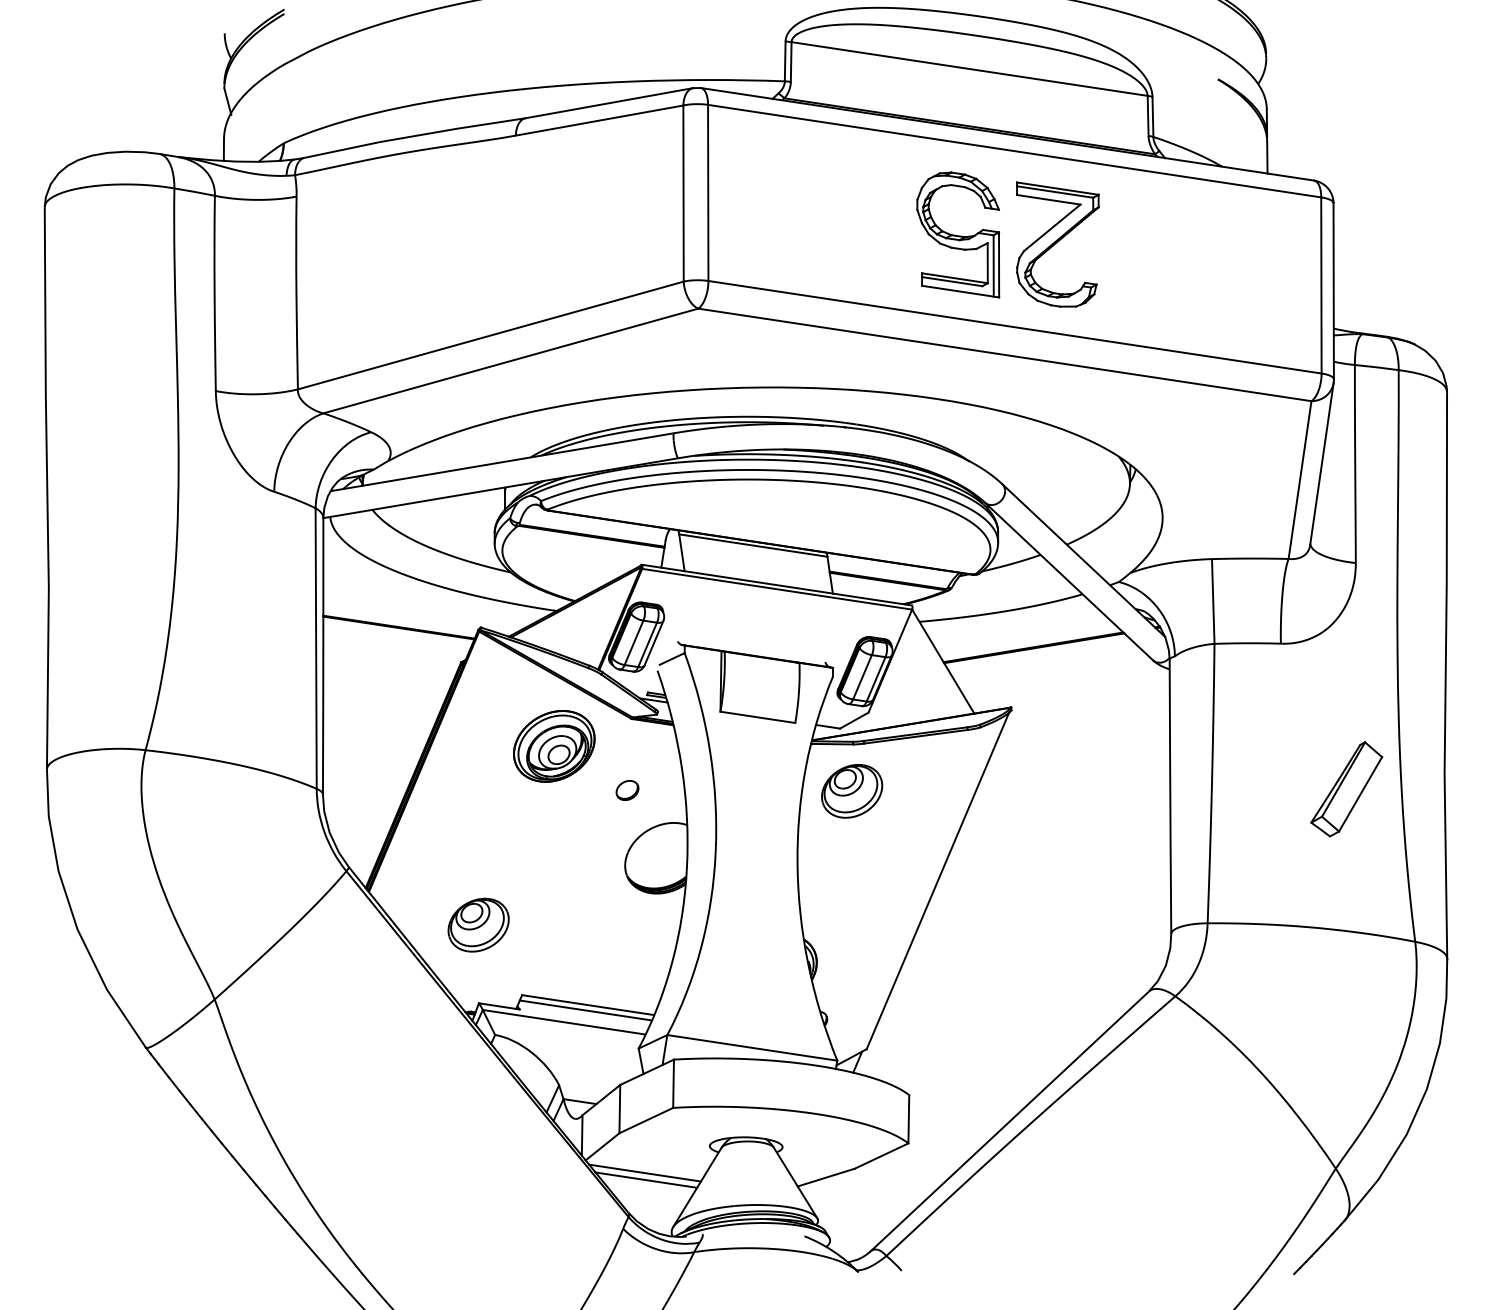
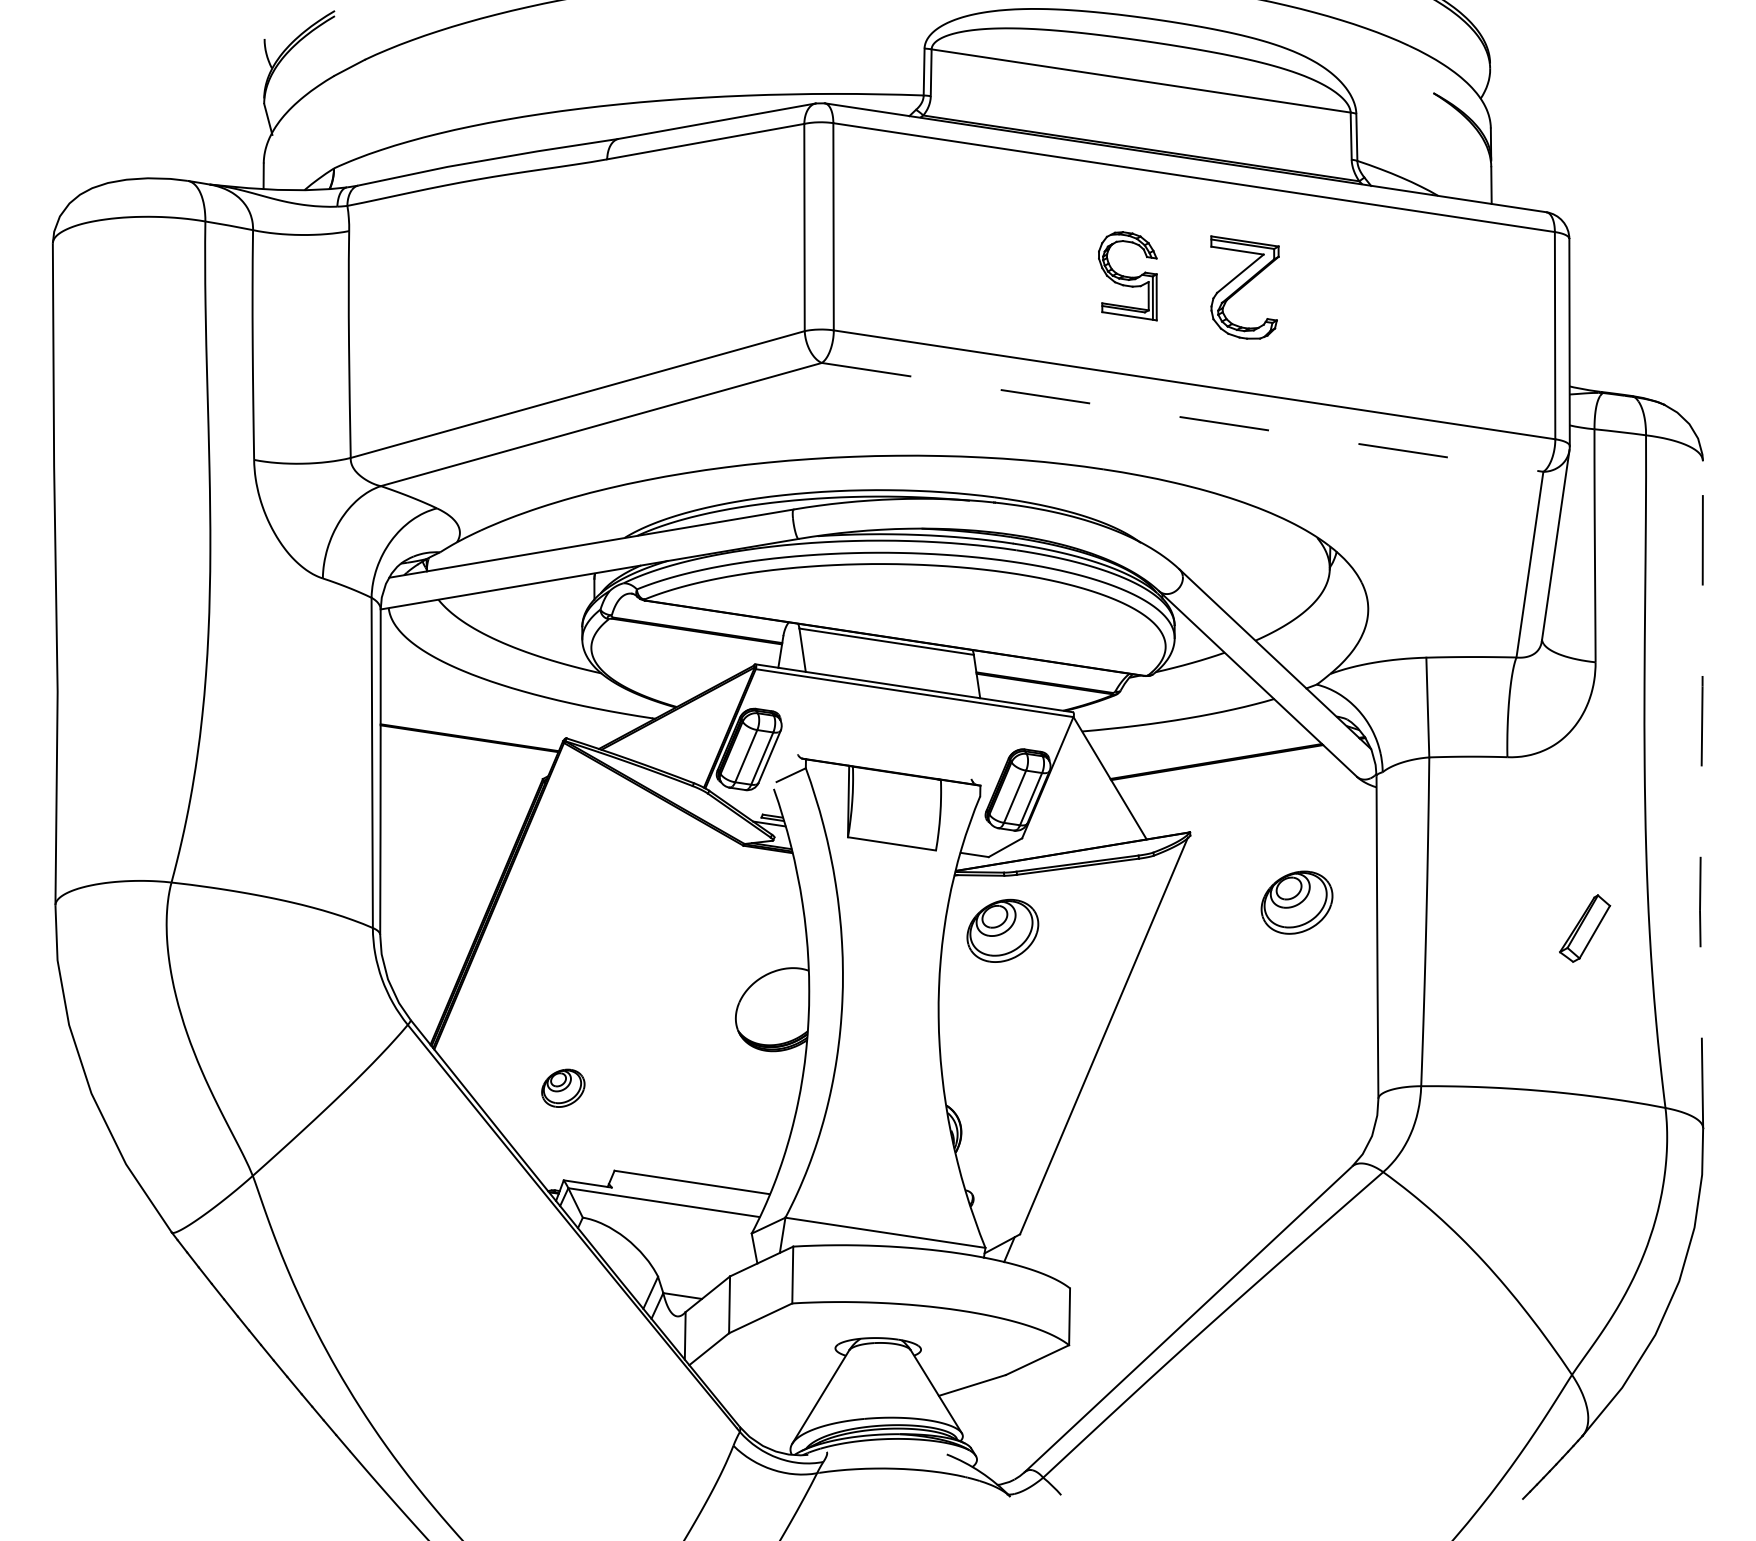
part: (958, 234) -> (1128, 275), size x0.6
part: (1057, 244) -> (1244, 287), size x0.7
line: (1005, 355) -> (1183, 418), solid -> dashed
line: (1445, 675) -> (1701, 794), solid -> dashed
part: (554, 746) -> (652, 878), removed
part: (1102, 767) -> (1297, 902), added
part: (1346, 789) -> (1584, 928), size x0.6
part: (627, 790) -> (738, 929), removed
part: (478, 924) -> (563, 1087), size x0.6
line: (585, 1010) -> (689, 1188), removed
line: (644, 1172) -> (758, 1379), removed
line: (646, 1179) -> (760, 1387), removed

